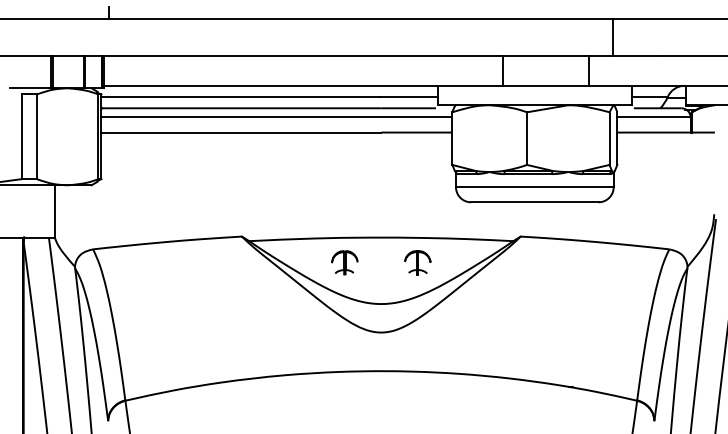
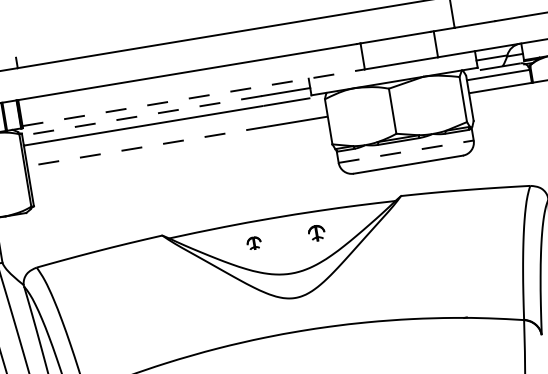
line: (303, 85) -> (193, 97), solid -> dashed
line: (241, 96) -> (142, 115), solid -> dashed
line: (276, 117) -> (175, 128), removed
line: (241, 132) -> (147, 146), solid -> dashed
line: (534, 187) -> (405, 152), solid -> dashed
part: (344, 262) -> (253, 243), size x0.6
part: (417, 262) -> (316, 232), size x0.7

